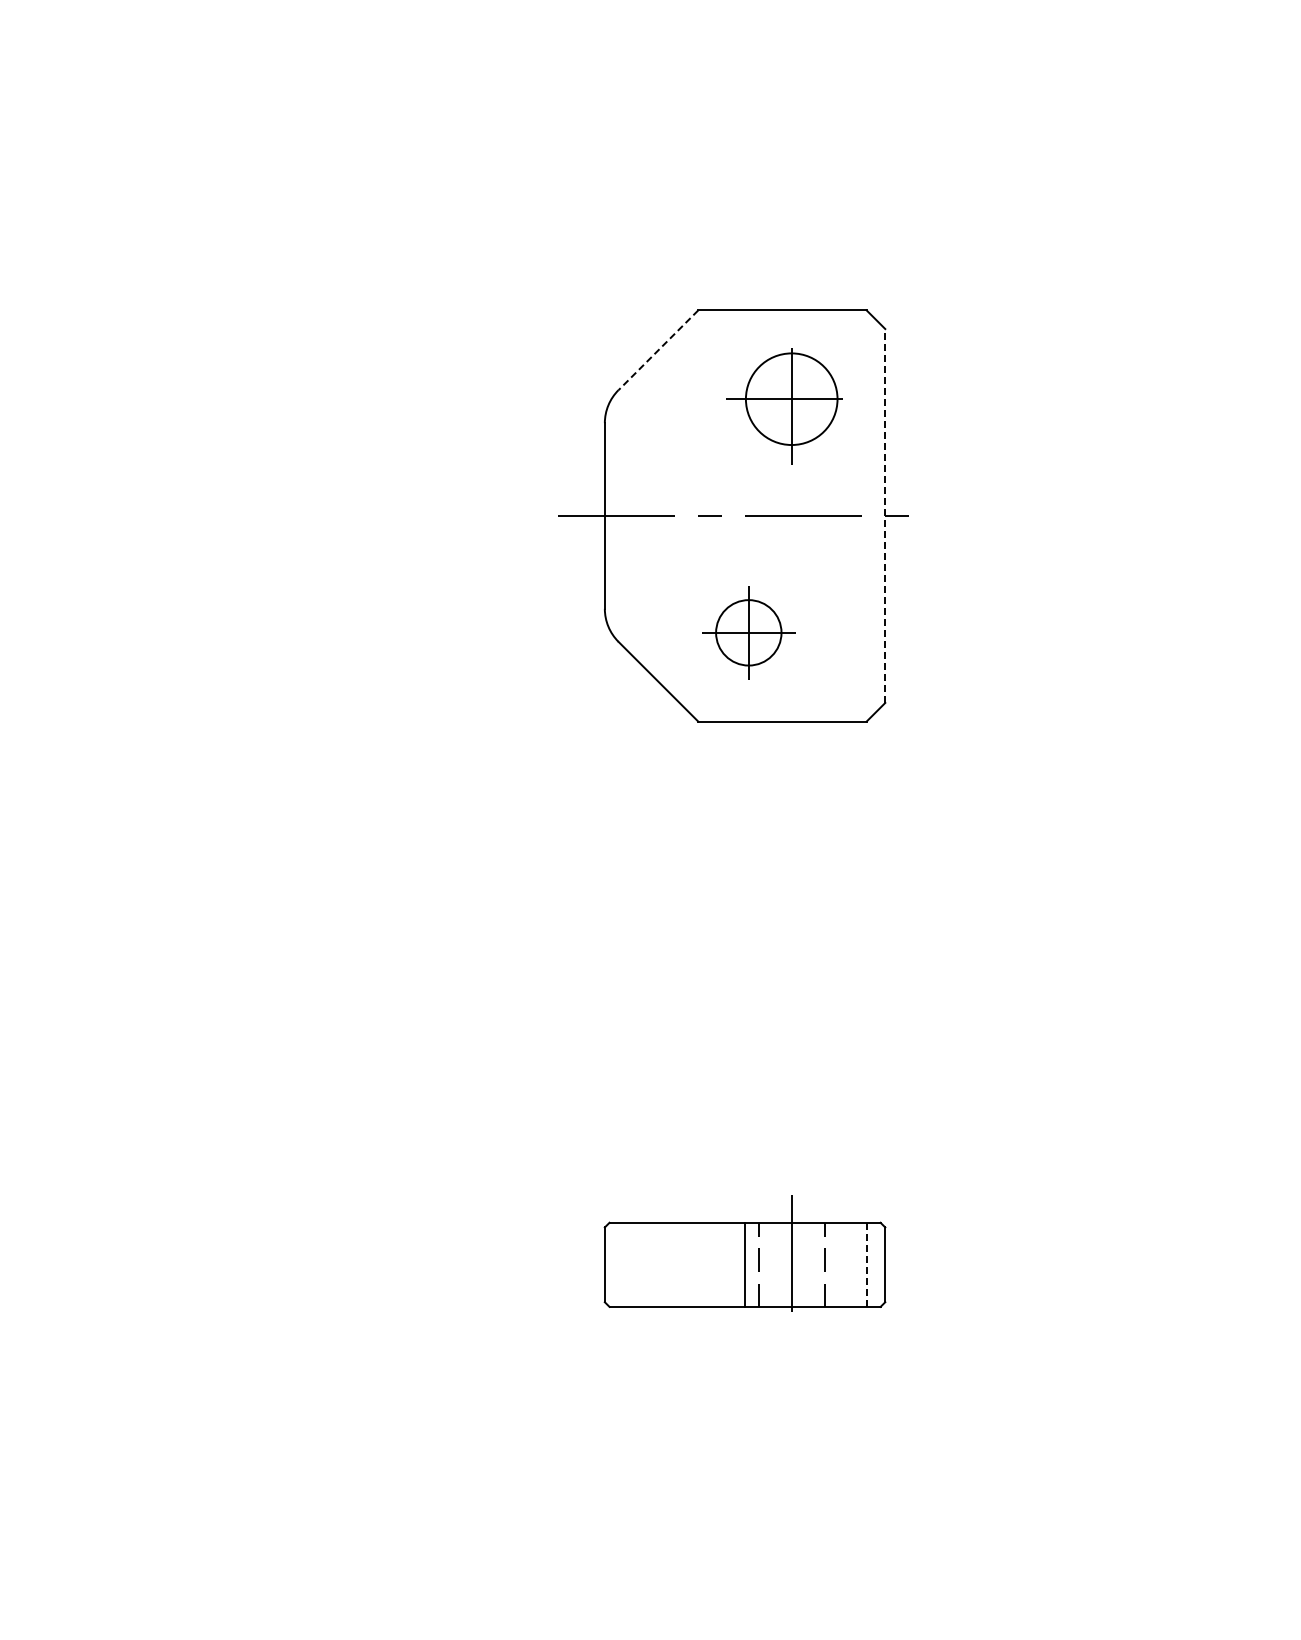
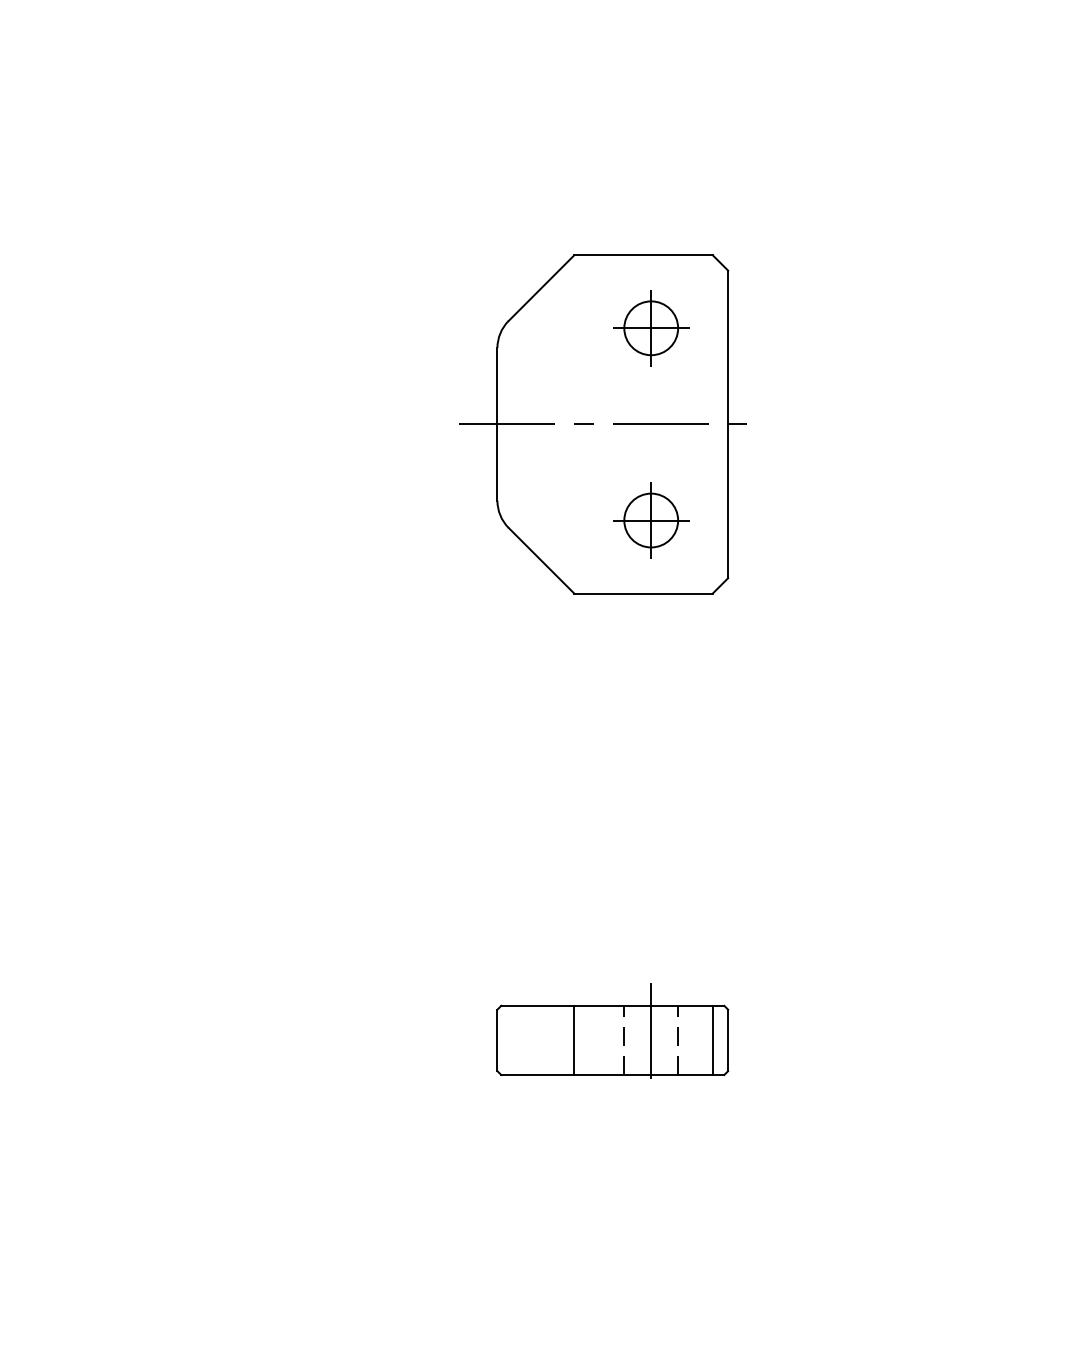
line: (658, 350) -> (541, 288), dashed -> solid
part: (791, 398) -> (650, 327), size x0.71
line: (885, 516) -> (728, 424), dashed -> solid
part: (748, 632) -> (650, 520), moved
line: (745, 1264) -> (574, 1040), moved
line: (866, 1264) -> (712, 1040), dashed -> solid

